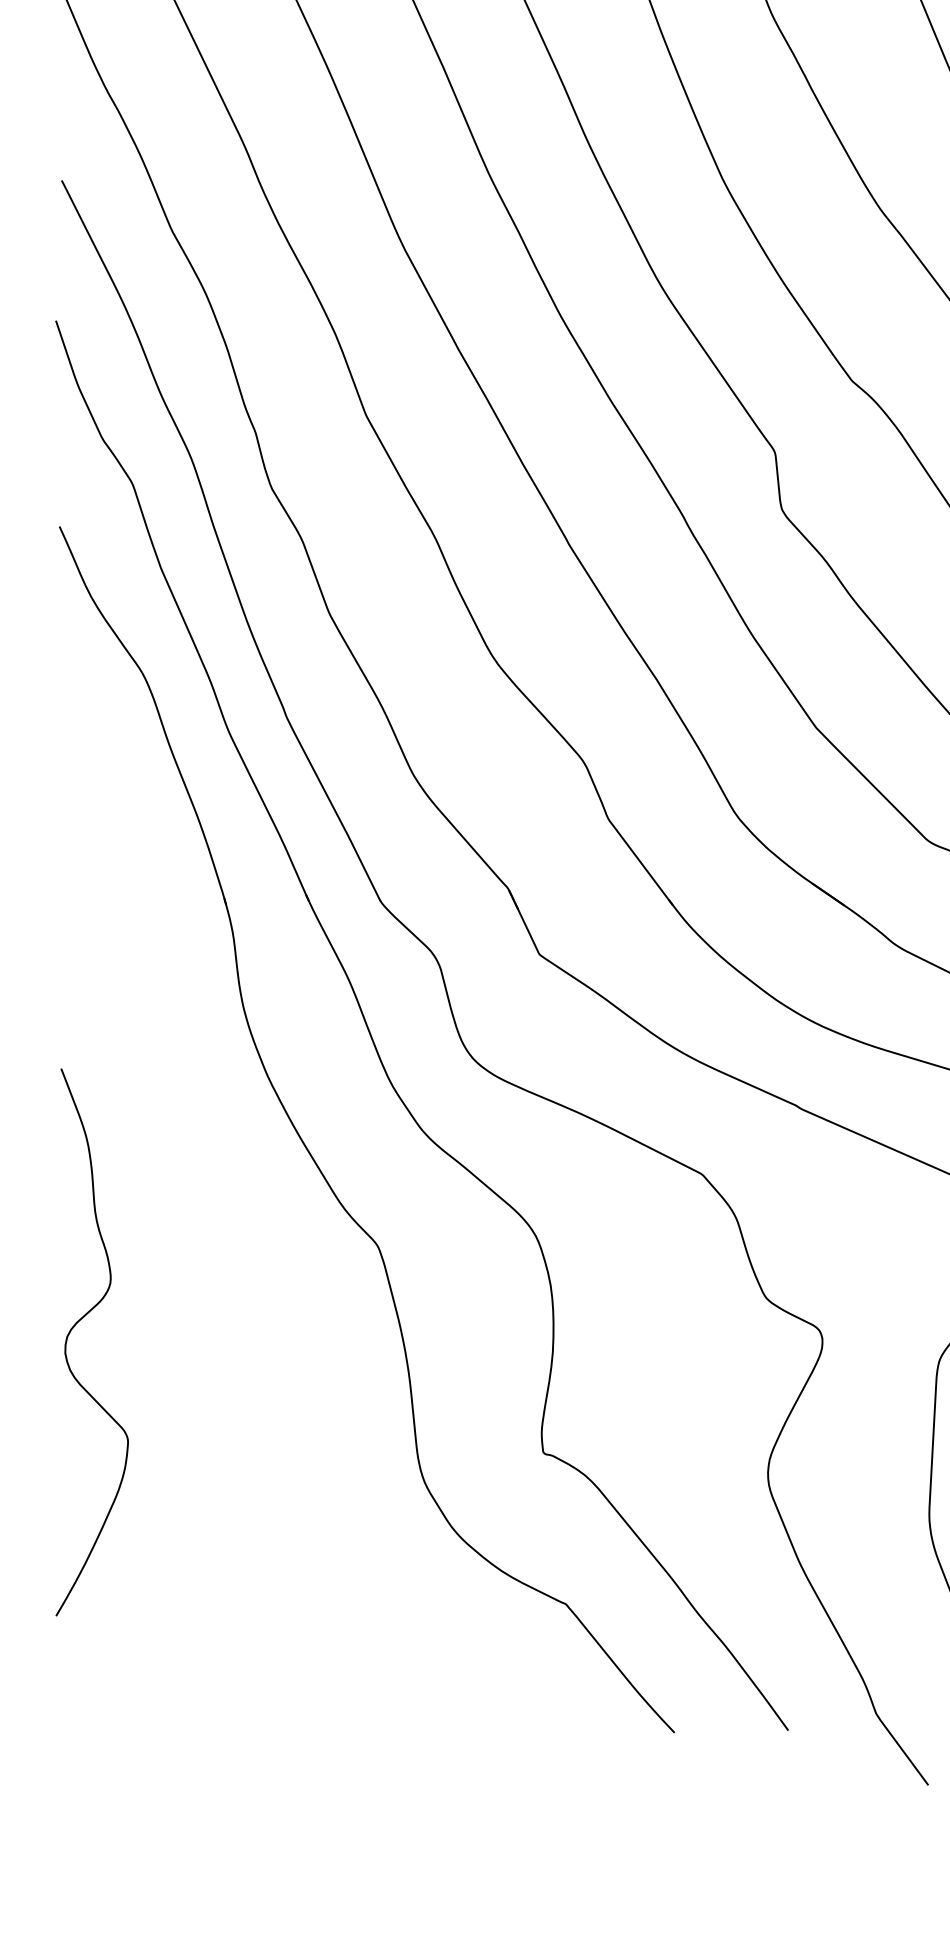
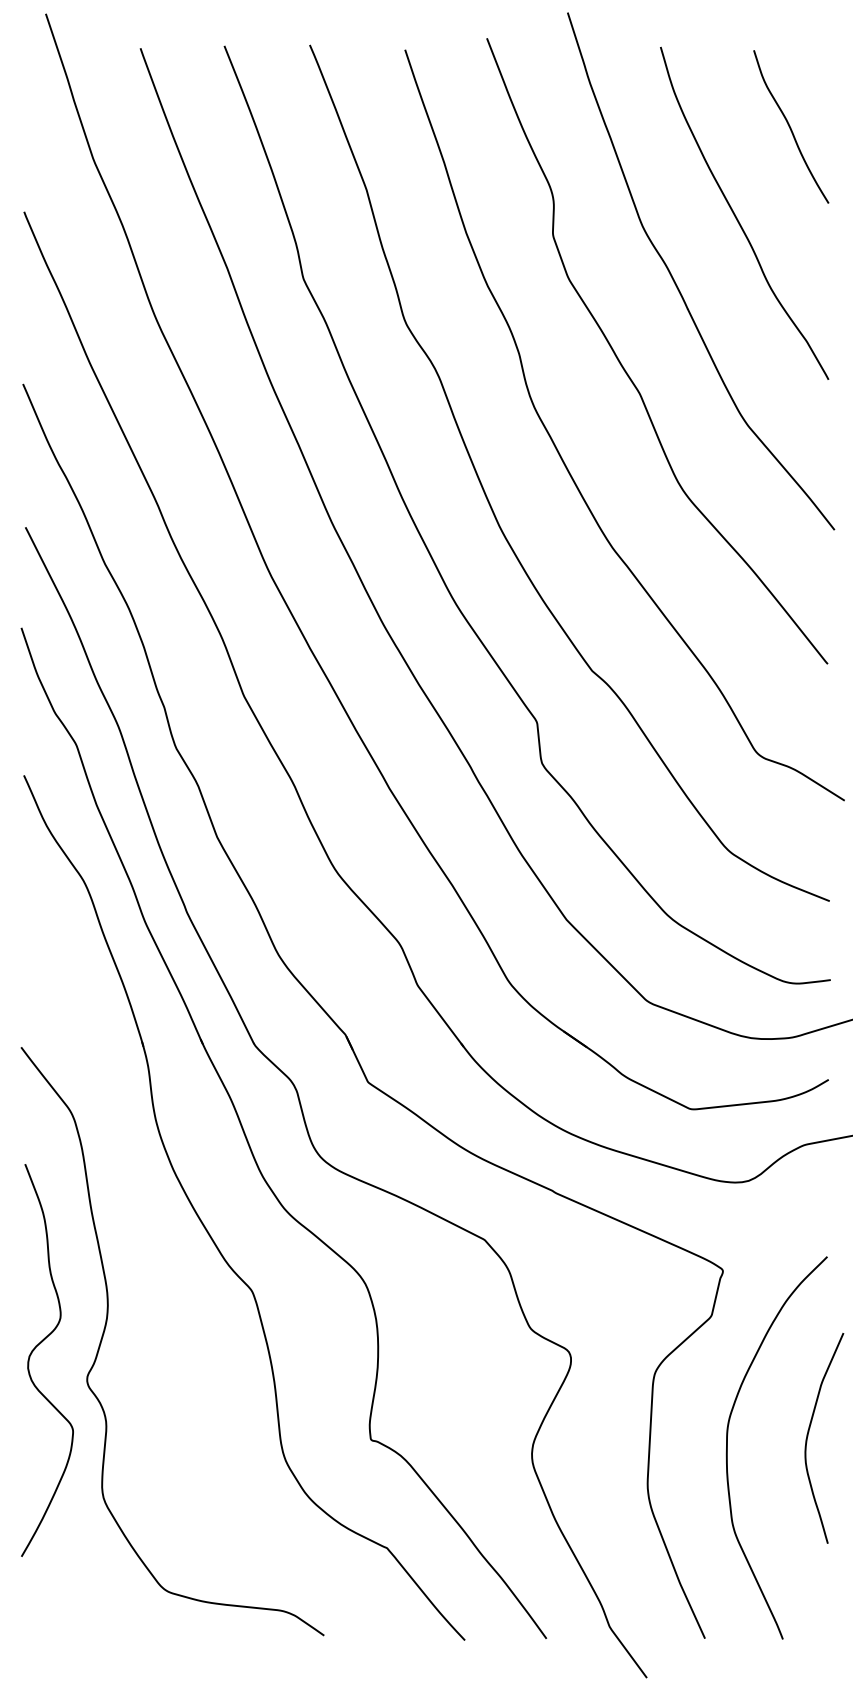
curve: (174, 1295) -> (106, 1326), added

